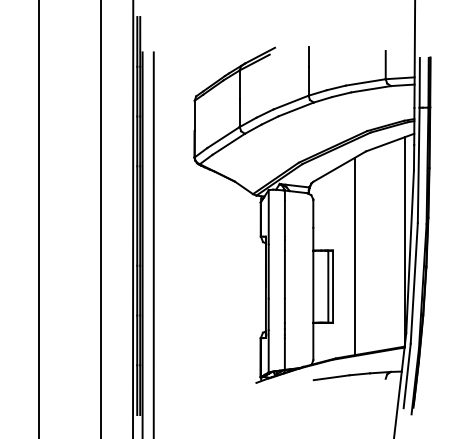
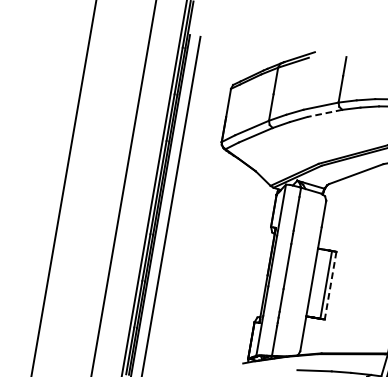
line: (296, 109) -> (325, 113), solid -> dashed
line: (354, 256) -> (355, 260), removed
line: (333, 287) -> (330, 286), solid -> dashed

